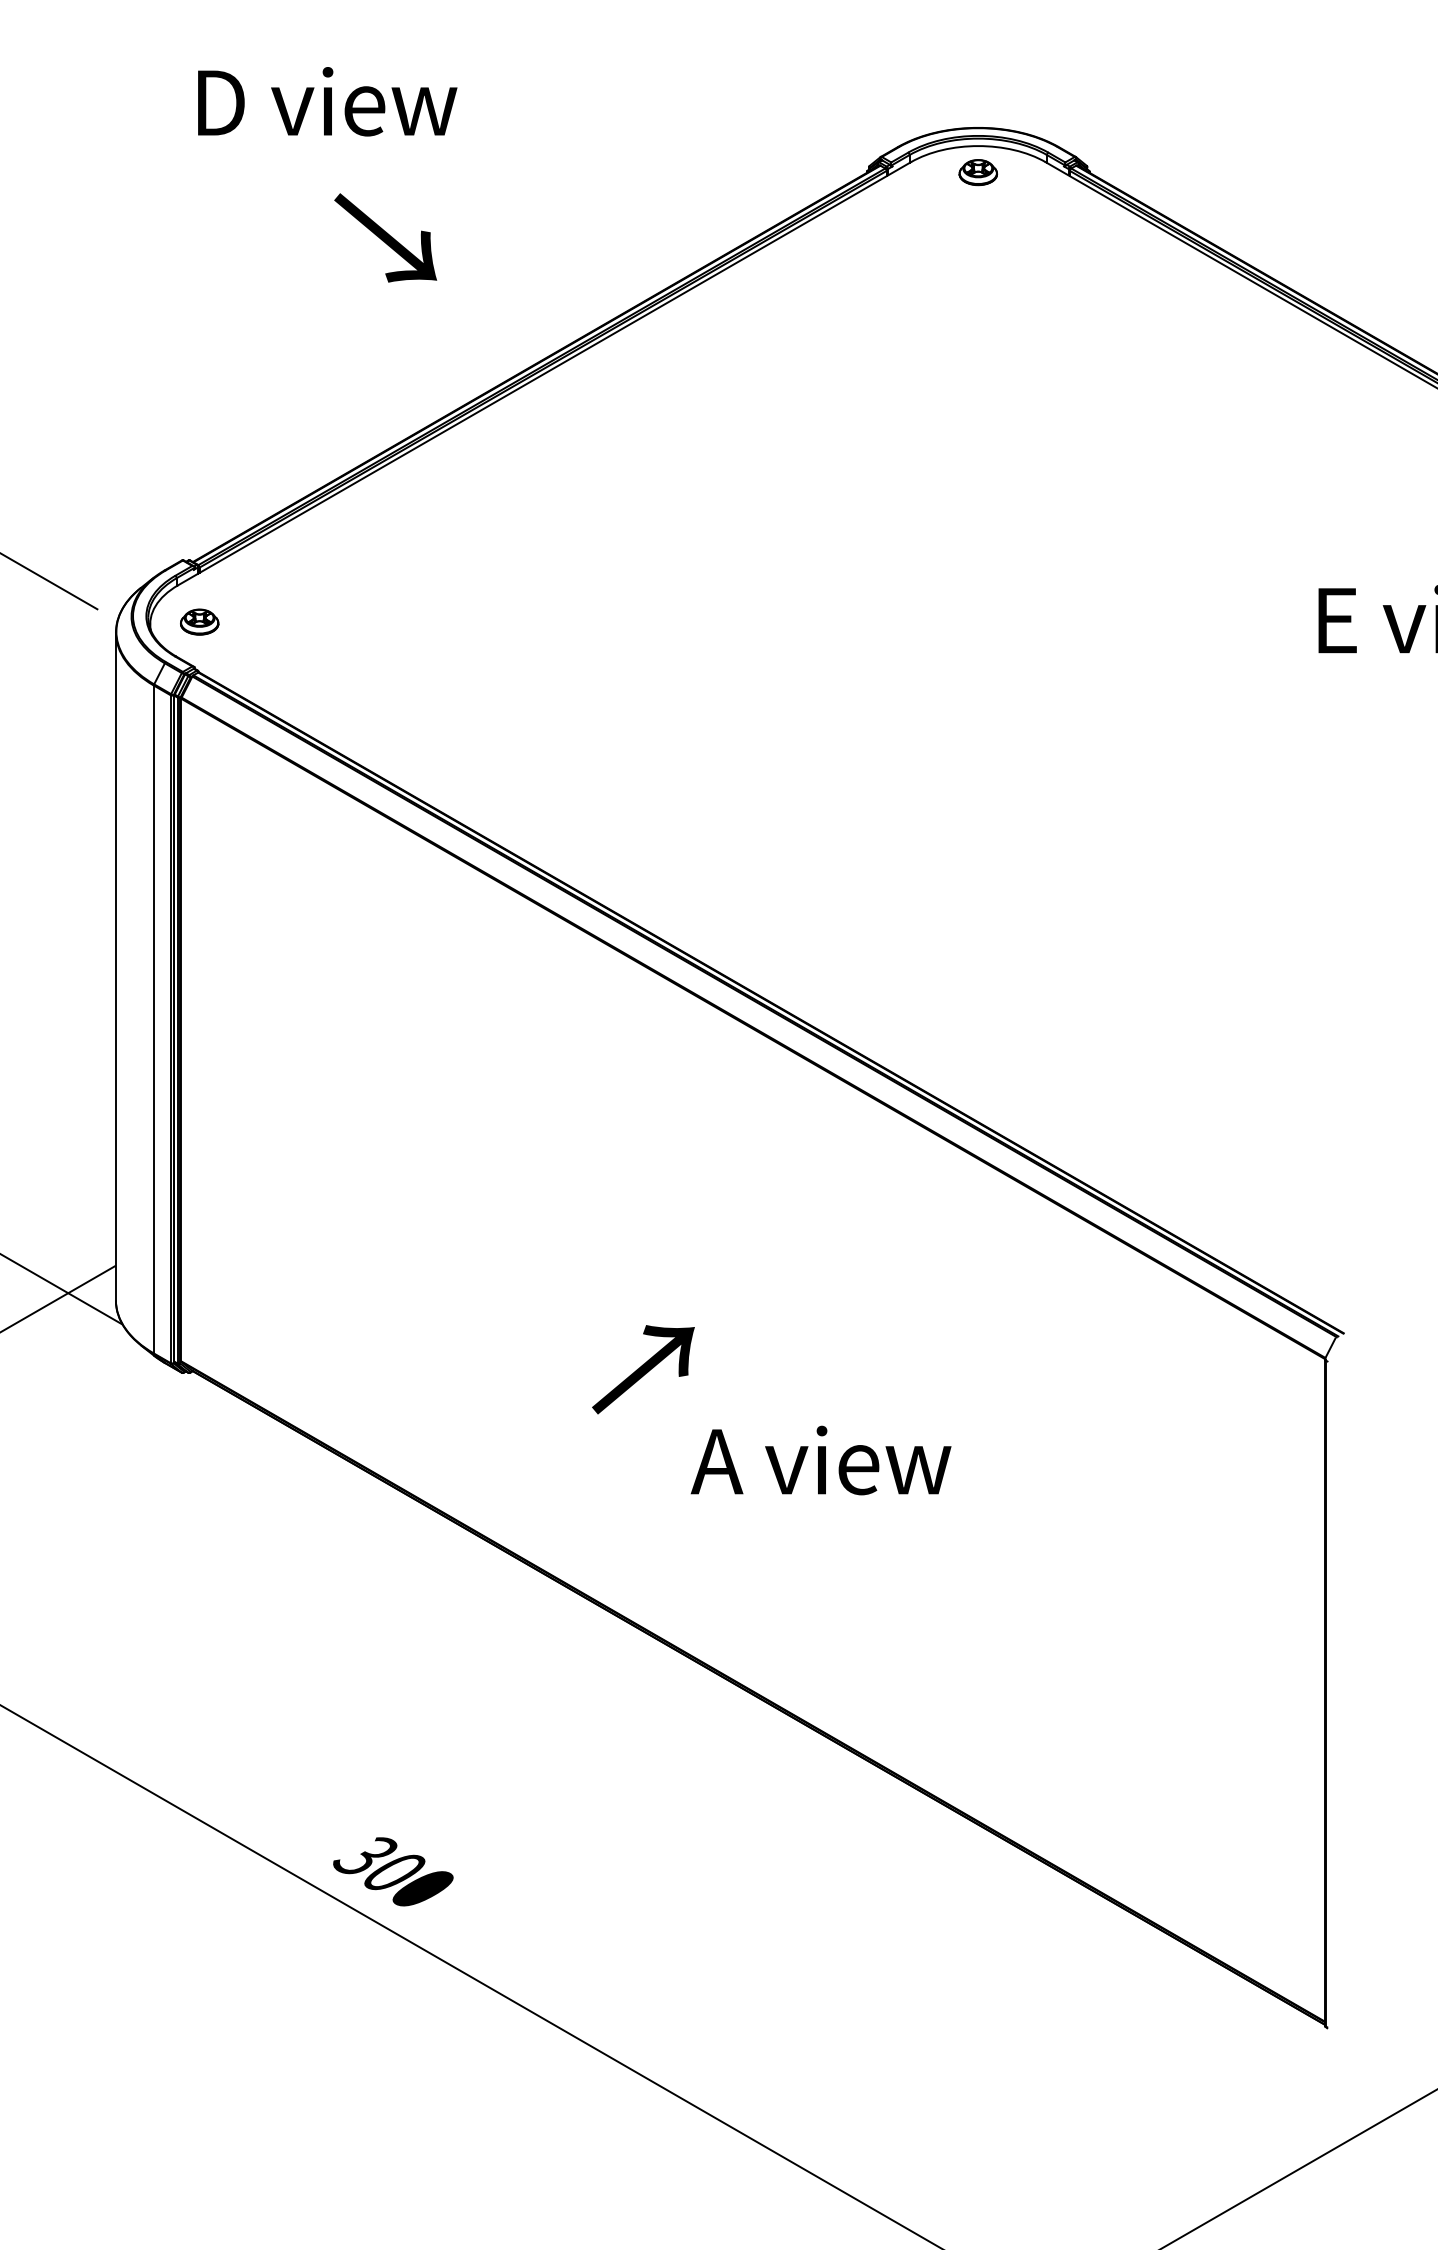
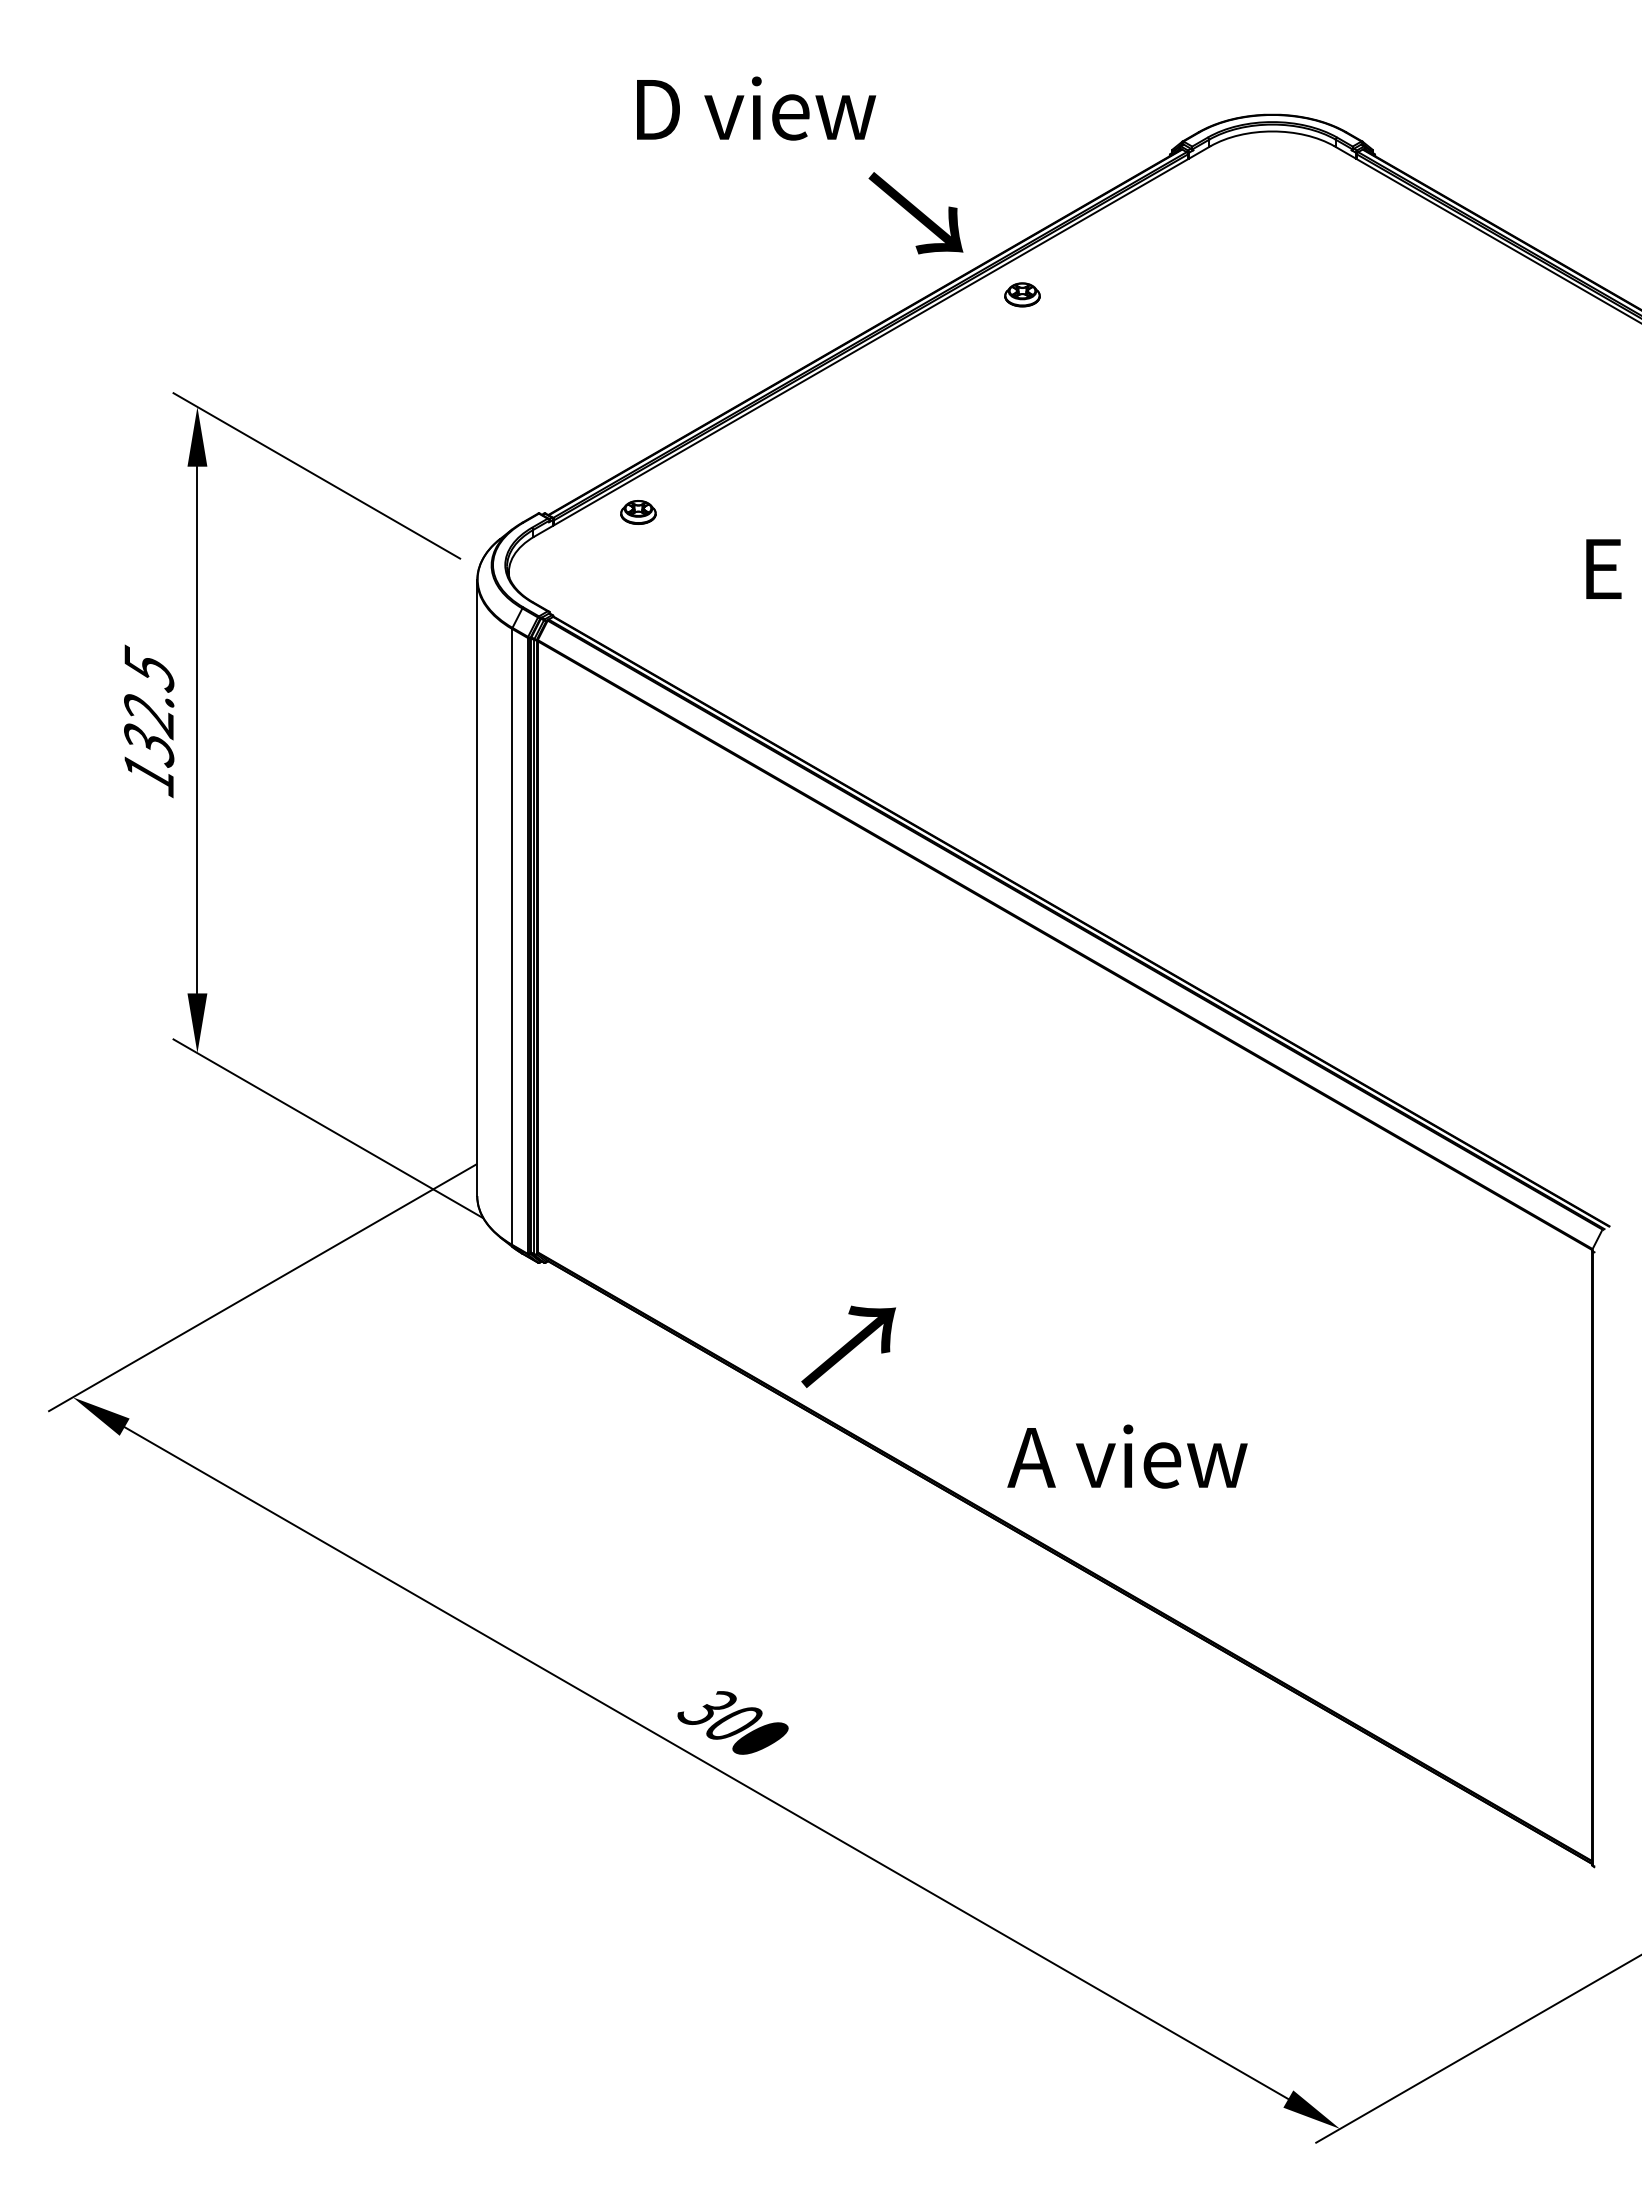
text: (327, 101) -> (756, 108), moved
part: (978, 172) -> (1022, 294), moved
text: (385, 238) -> (915, 213), moved
part: (199, 622) -> (638, 512), moved
text: (643, 1369) -> (848, 1346), moved
text: (821, 1460) -> (1127, 1456), moved

